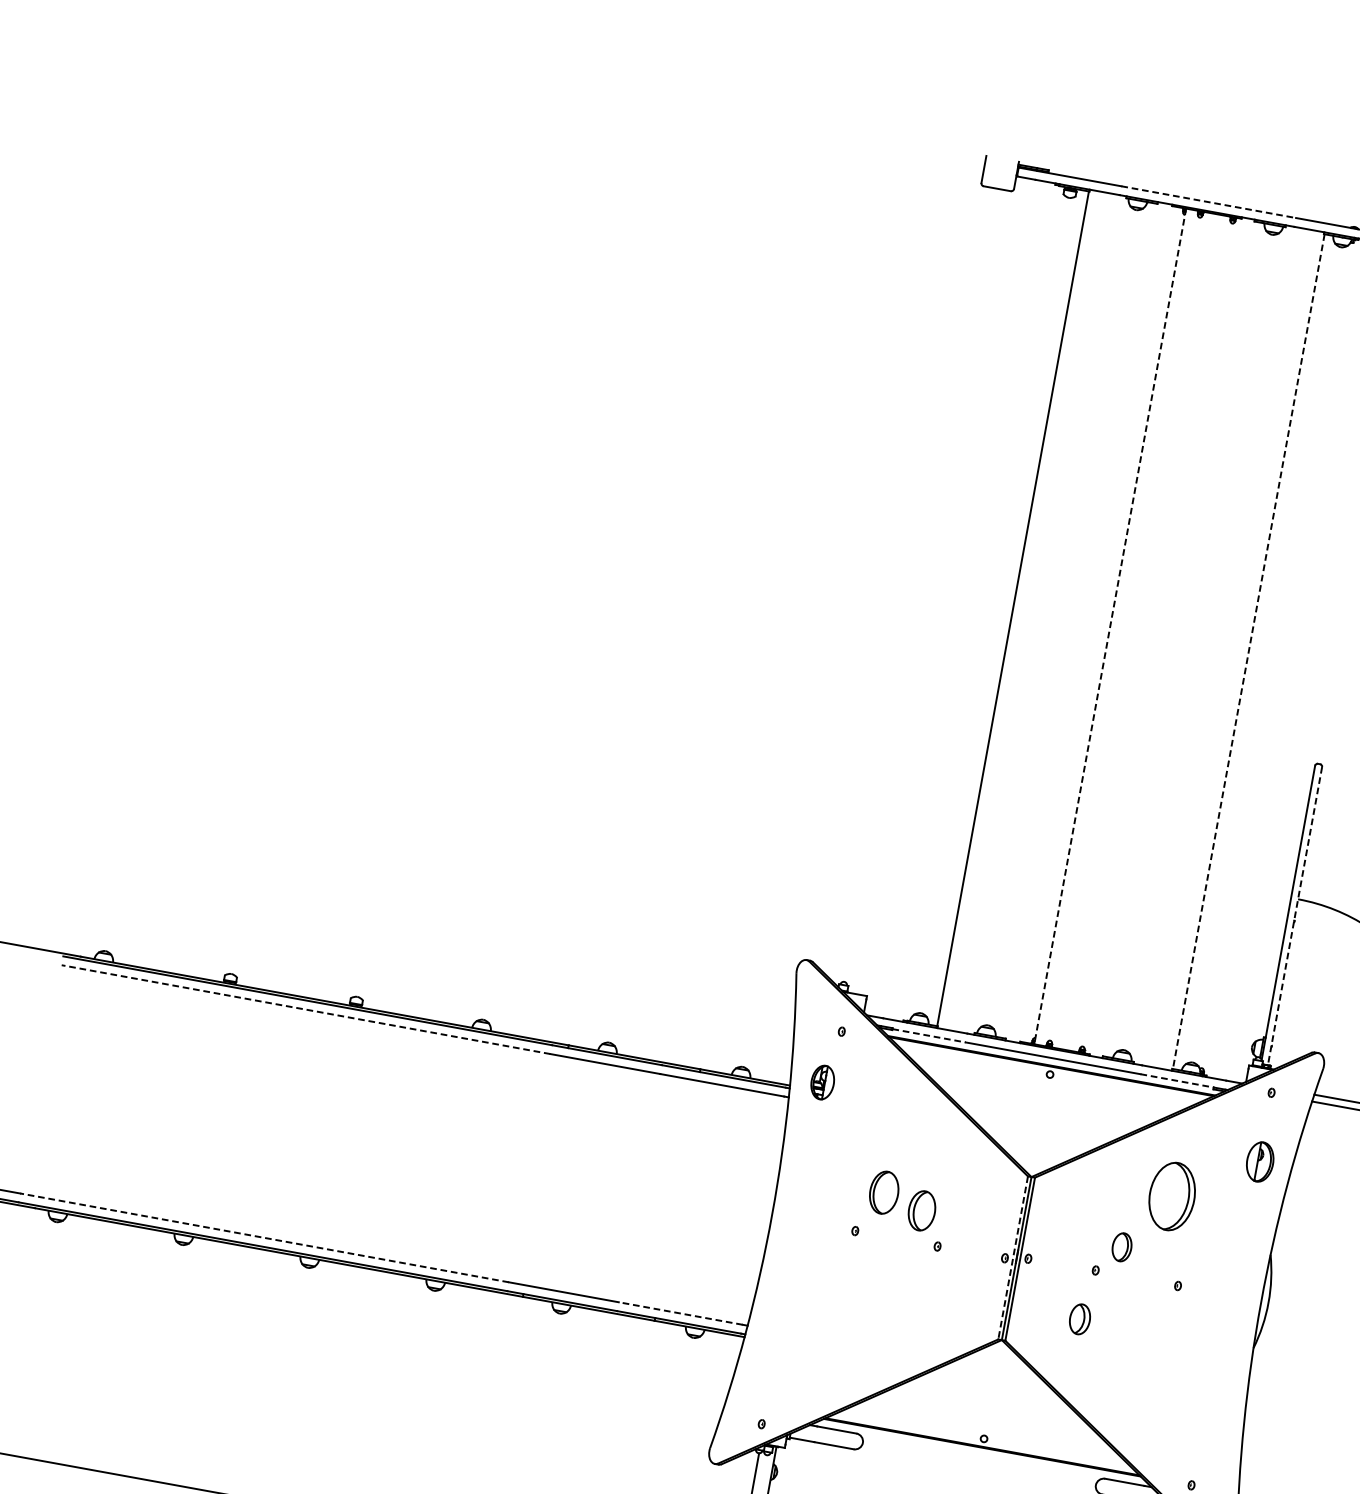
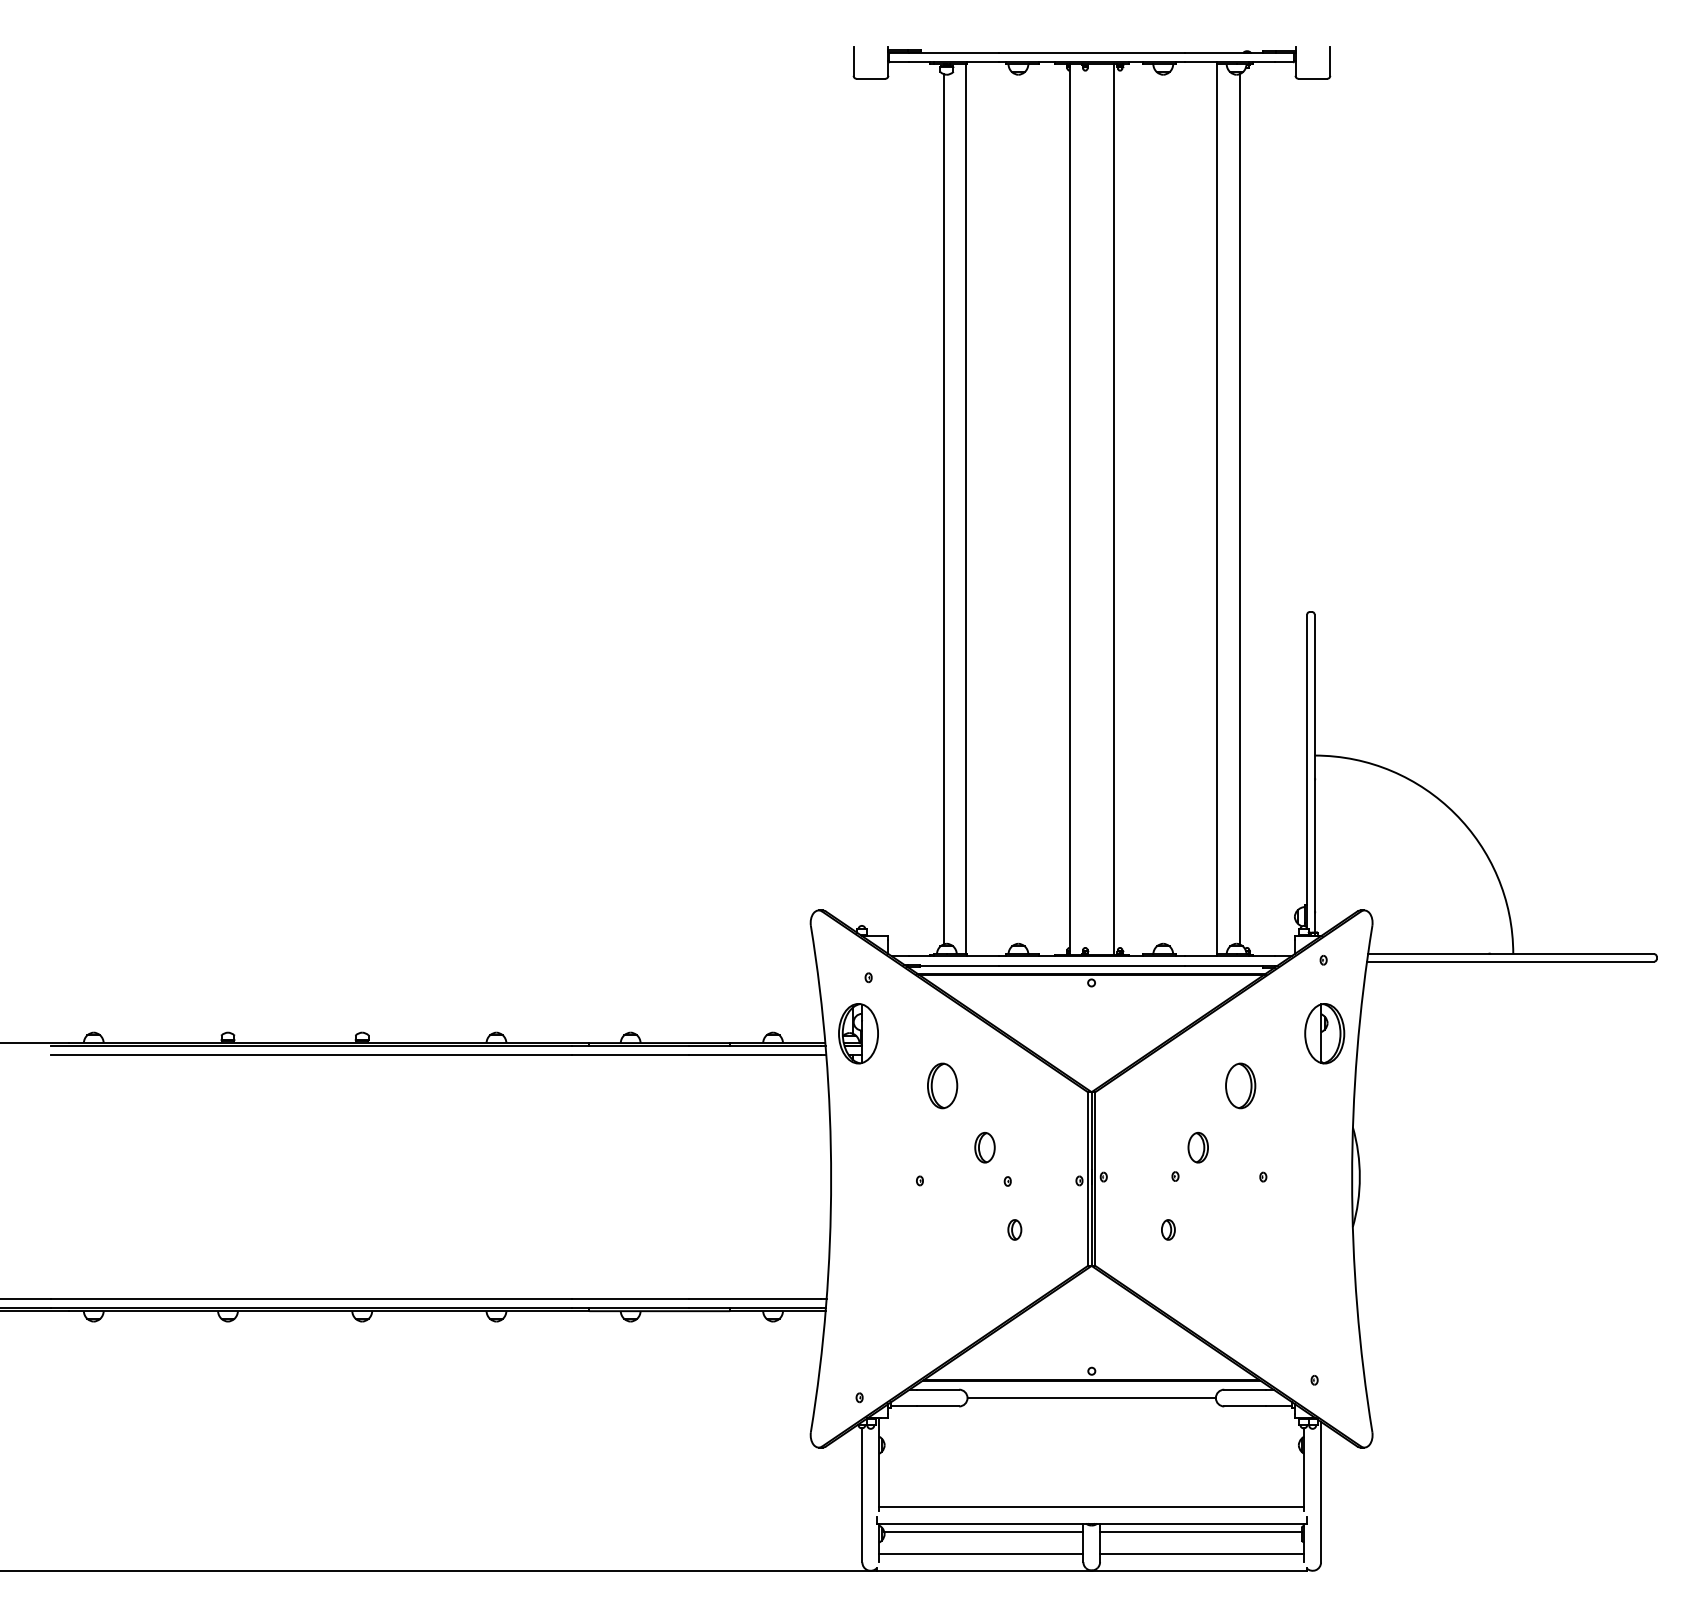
line: (1209, 201) -> (1092, 52), dashed -> solid
line: (991, 605) -> (943, 509), added
line: (1110, 626) -> (1069, 509), dashed -> solid
line: (1151, 633) -> (1113, 508), added
line: (1248, 651) -> (1217, 509), dashed -> solid
line: (1269, 655) -> (1239, 509), added
line: (1294, 916) -> (1314, 773), dashed -> solid
line: (305, 1009) -> (311, 1055), dashed -> solid
line: (930, 1035) -> (960, 965), dashed -> solid
line: (1177, 1080) -> (1224, 965), dashed -> solid
part: (822, 1082) -> (858, 1033), size x1.67
part: (1259, 1161) -> (1324, 1033), size x1.43
part: (884, 1192) -> (942, 1085), moved
part: (1172, 1196) -> (1240, 1085), size x0.62
part: (921, 1210) -> (984, 1147), size x0.71
line: (264, 1237) -> (311, 1298), dashed -> solid
line: (1012, 1258) -> (1087, 1179), dashed -> solid
part: (935, 1292) -> (1014, 1229), added
line: (680, 1313) -> (754, 1298), dashed -> solid
part: (1080, 1318) -> (1168, 1229), size x0.62
line: (979, 1464) -> (1091, 1398), added

